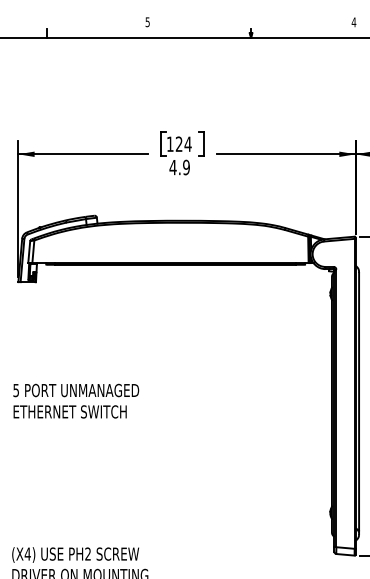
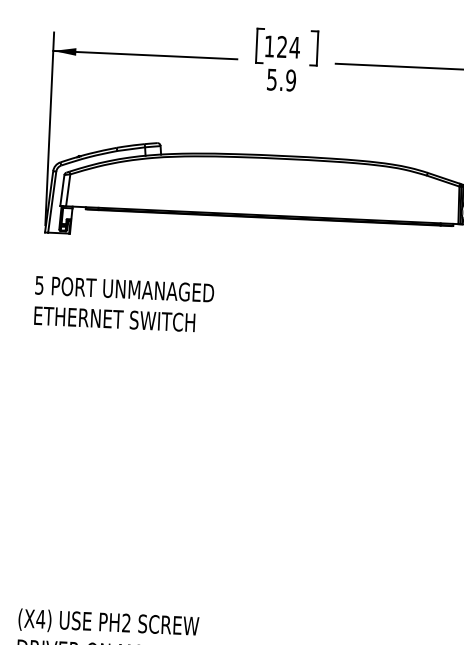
text: (172, 167) -> (271, 79), 4.9 -> 5.9
text: (76, 400) -> (124, 303), moved

